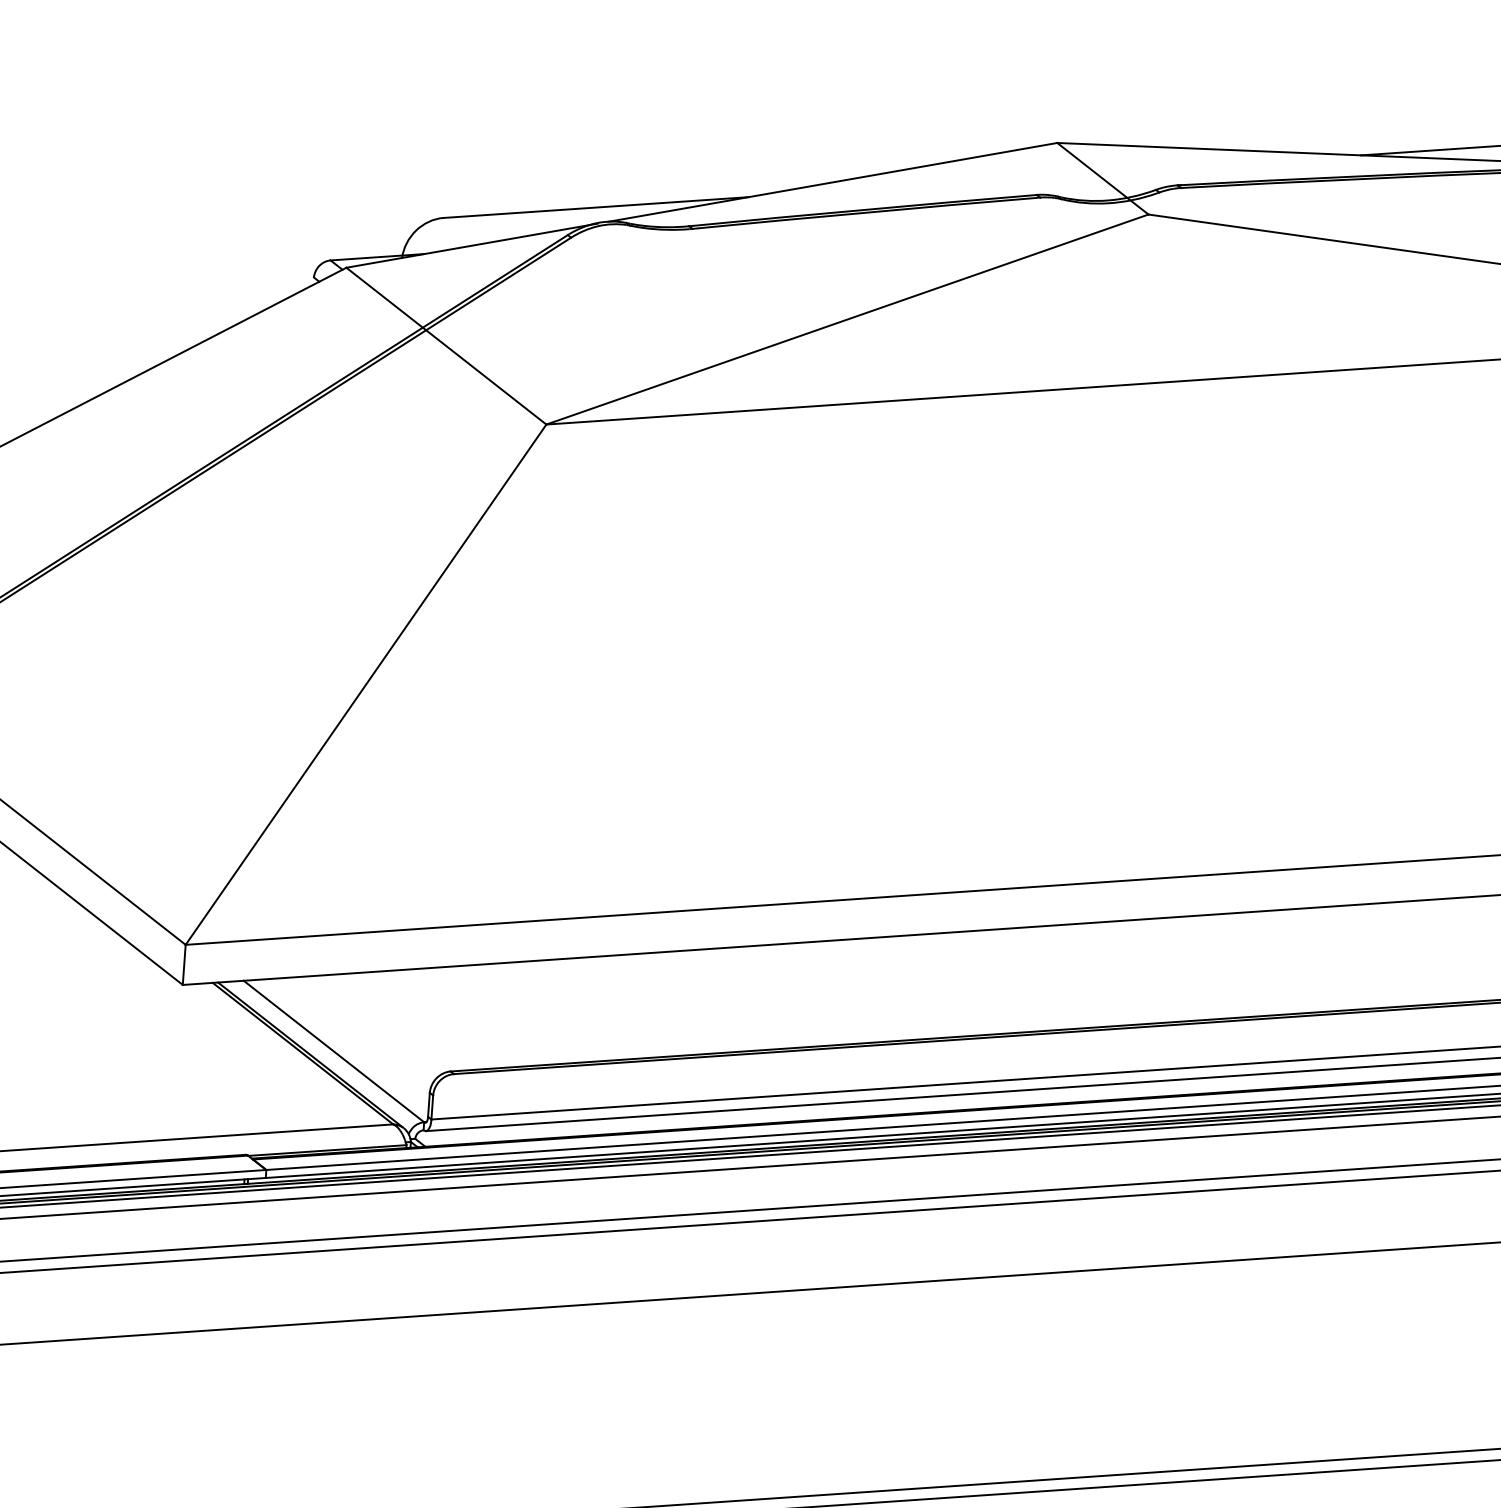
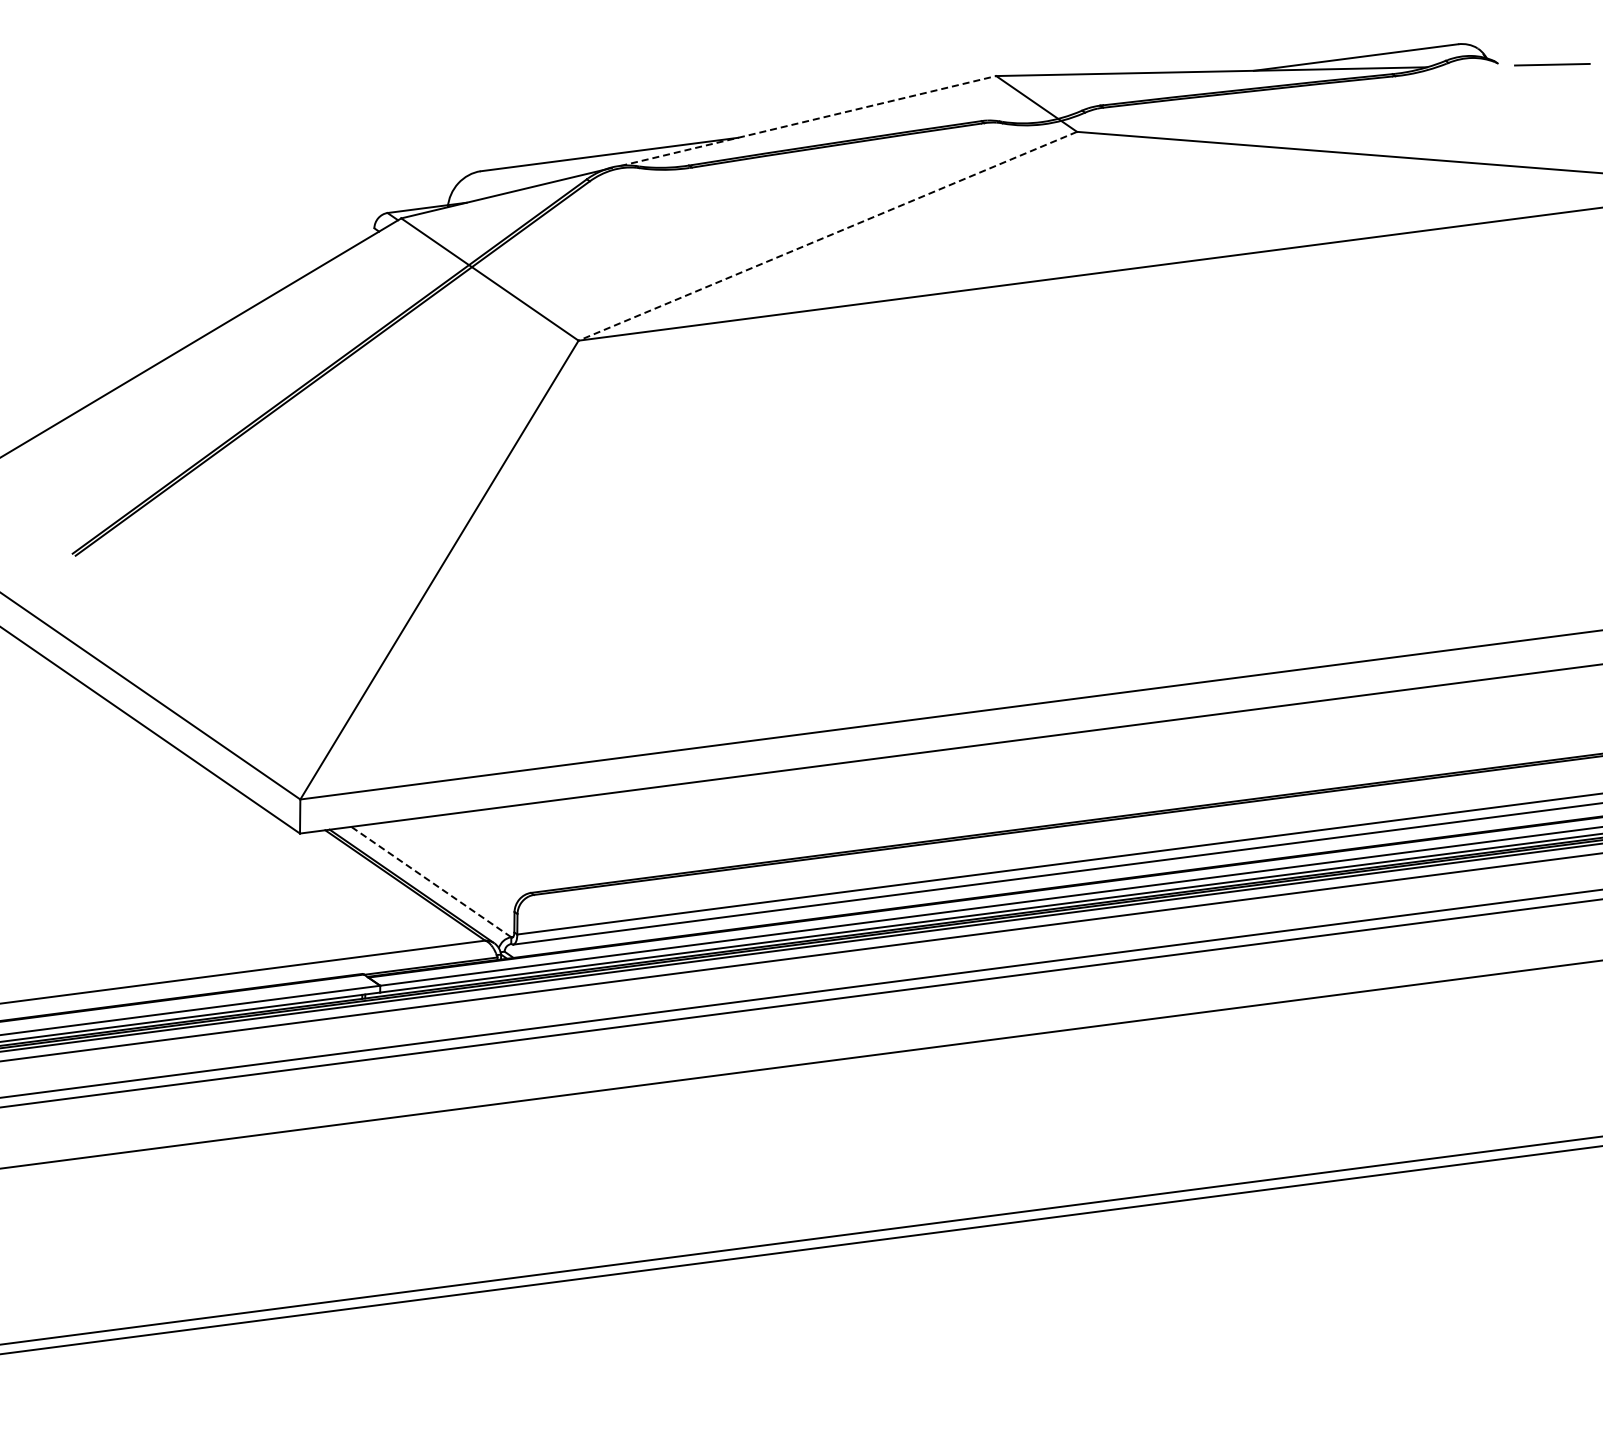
line: (833, 181) -> (808, 120), solid -> dashed
line: (847, 319) -> (827, 236), solid -> dashed
line: (333, 1050) -> (430, 881), solid -> dashed

